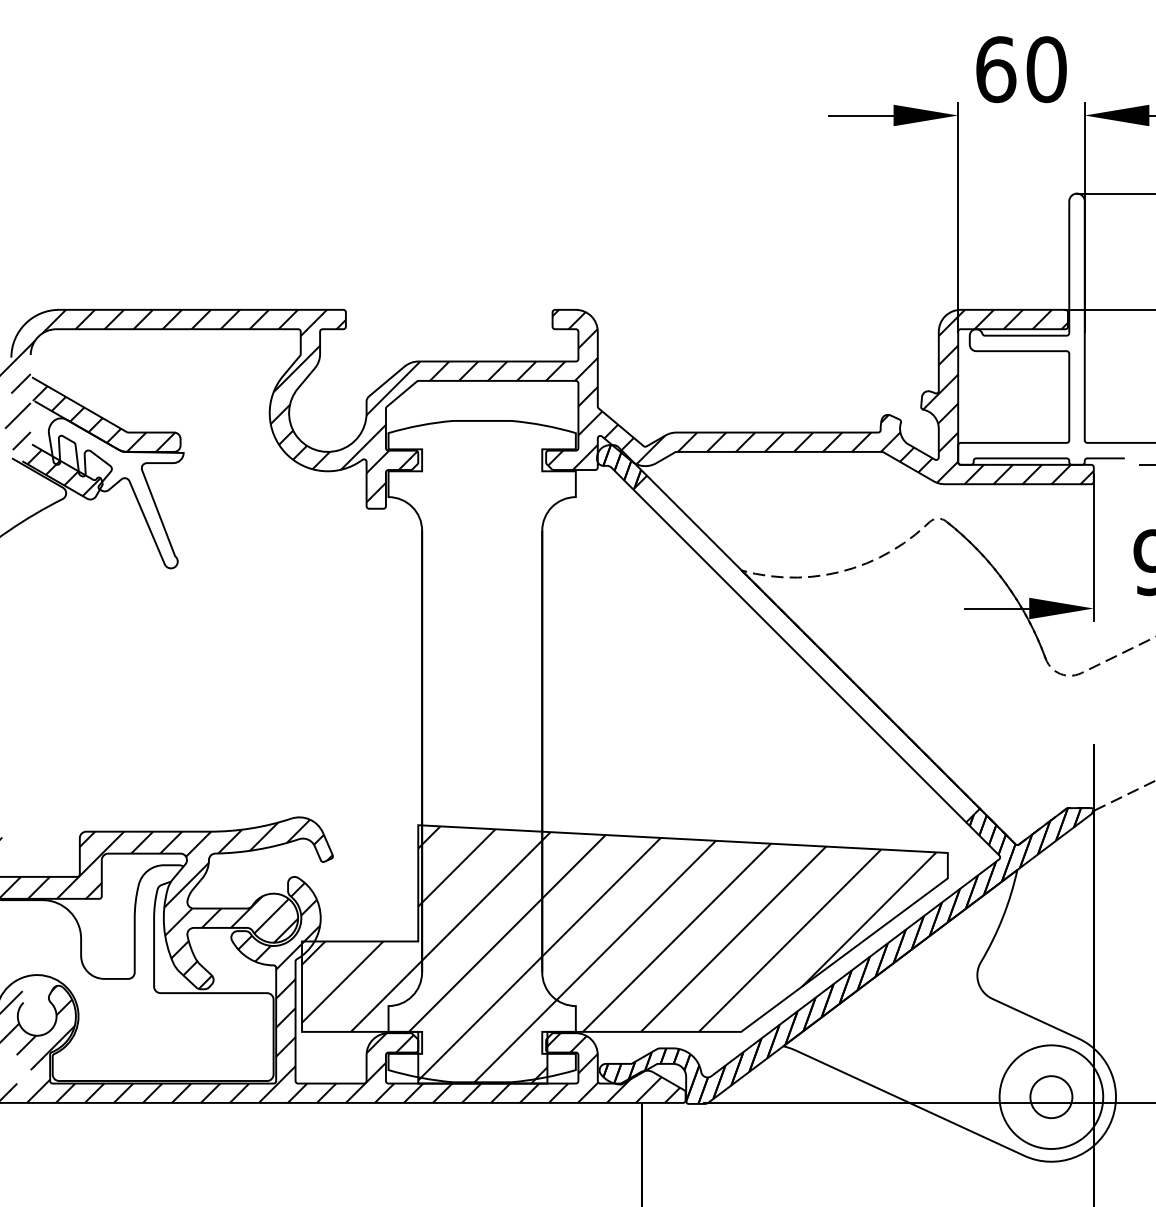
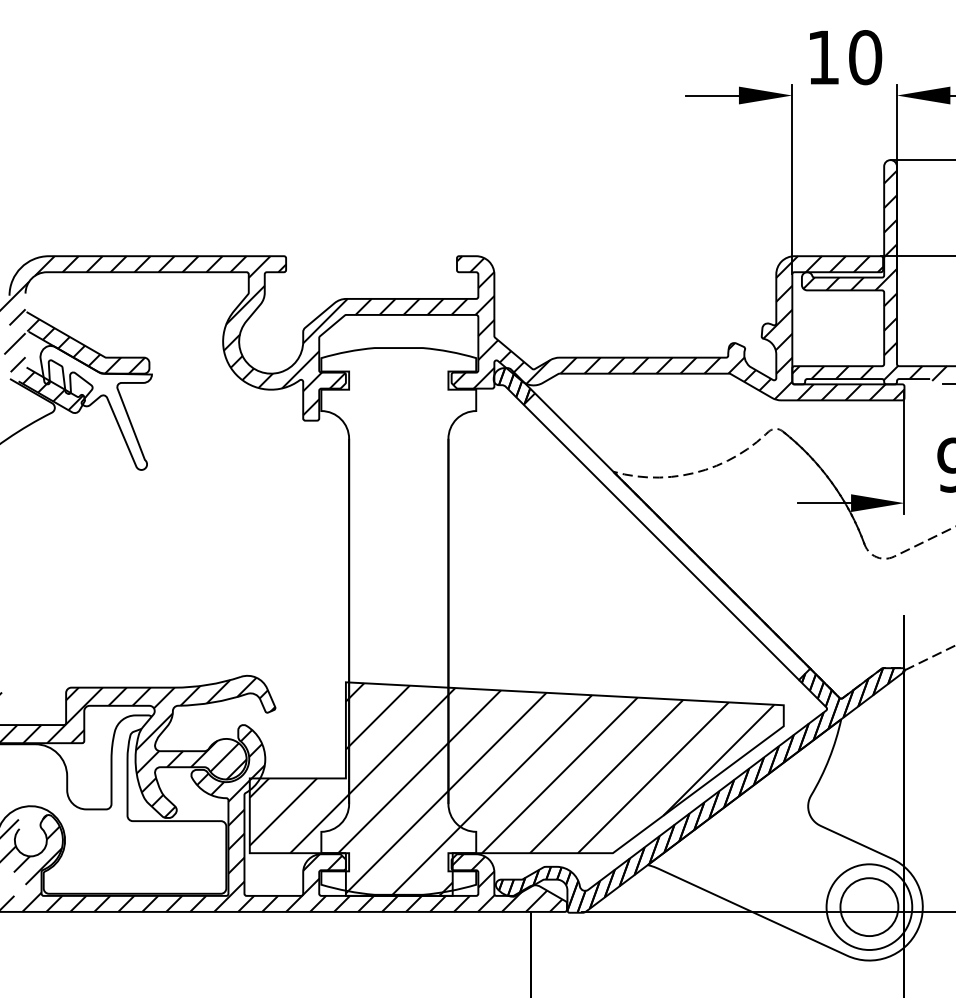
text: (995, 69) -> (823, 57), 60 -> 10
hatch: (1051, 333) -> (869, 275), added
circle: (1051, 1097) -> (869, 907), size x1.67

